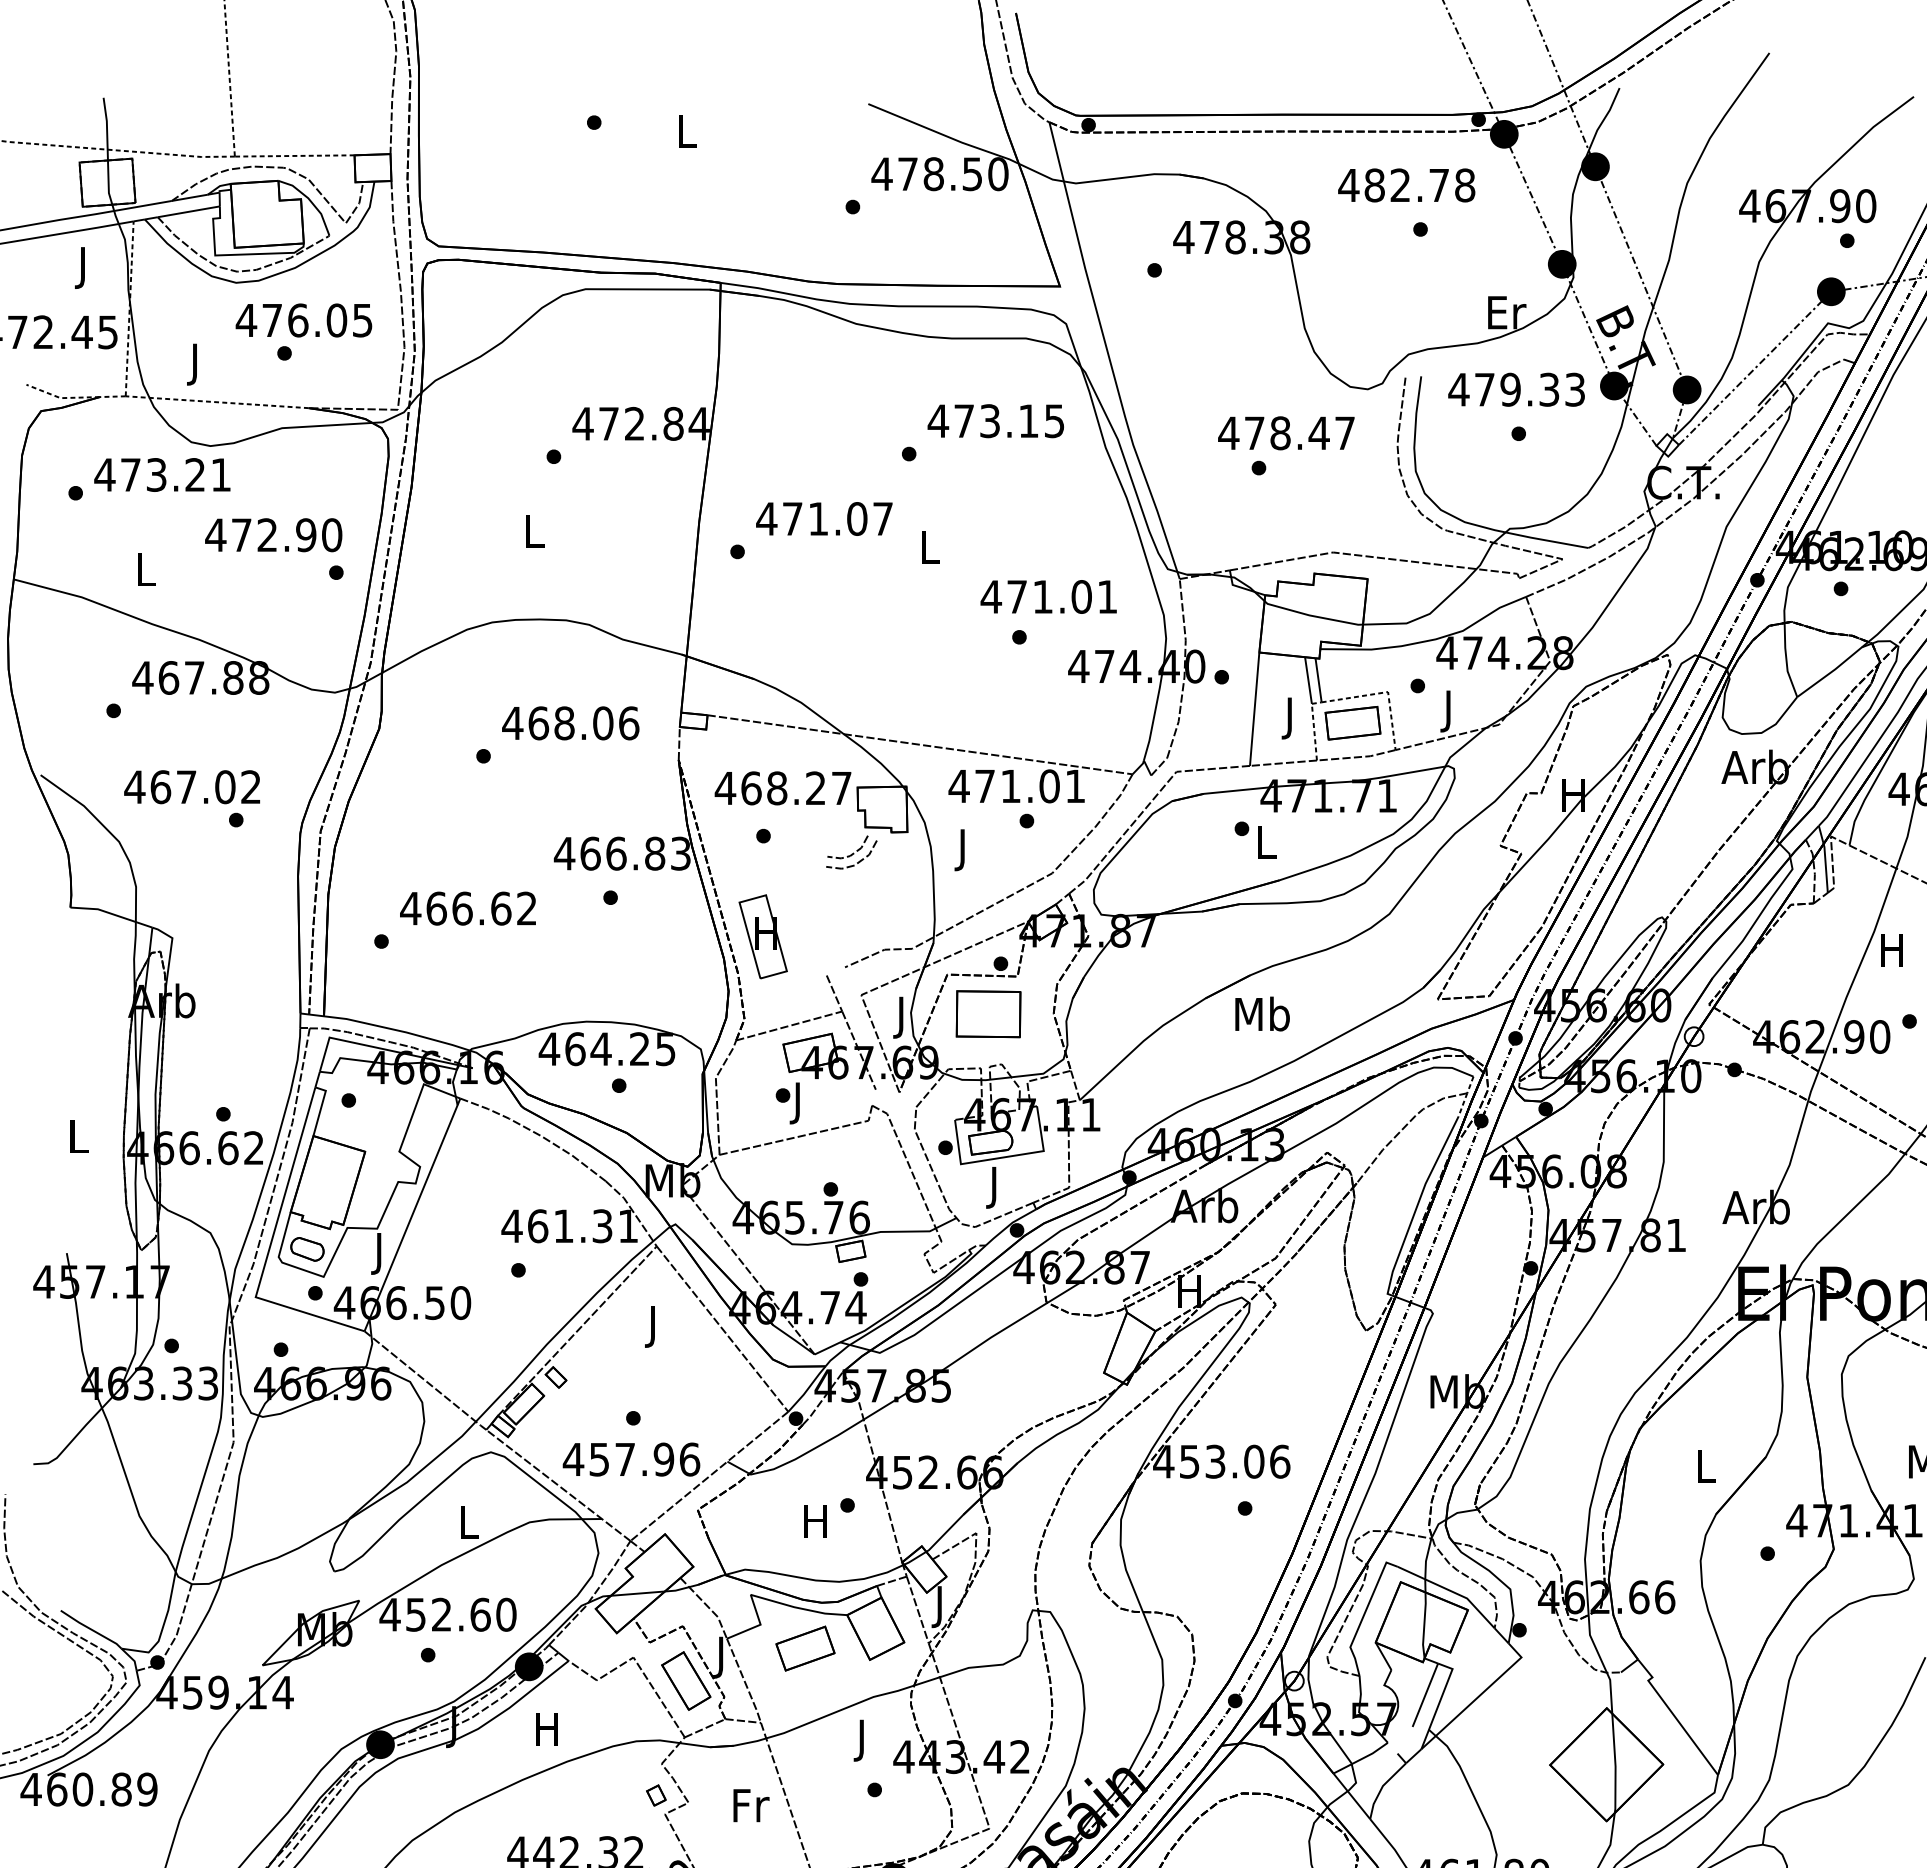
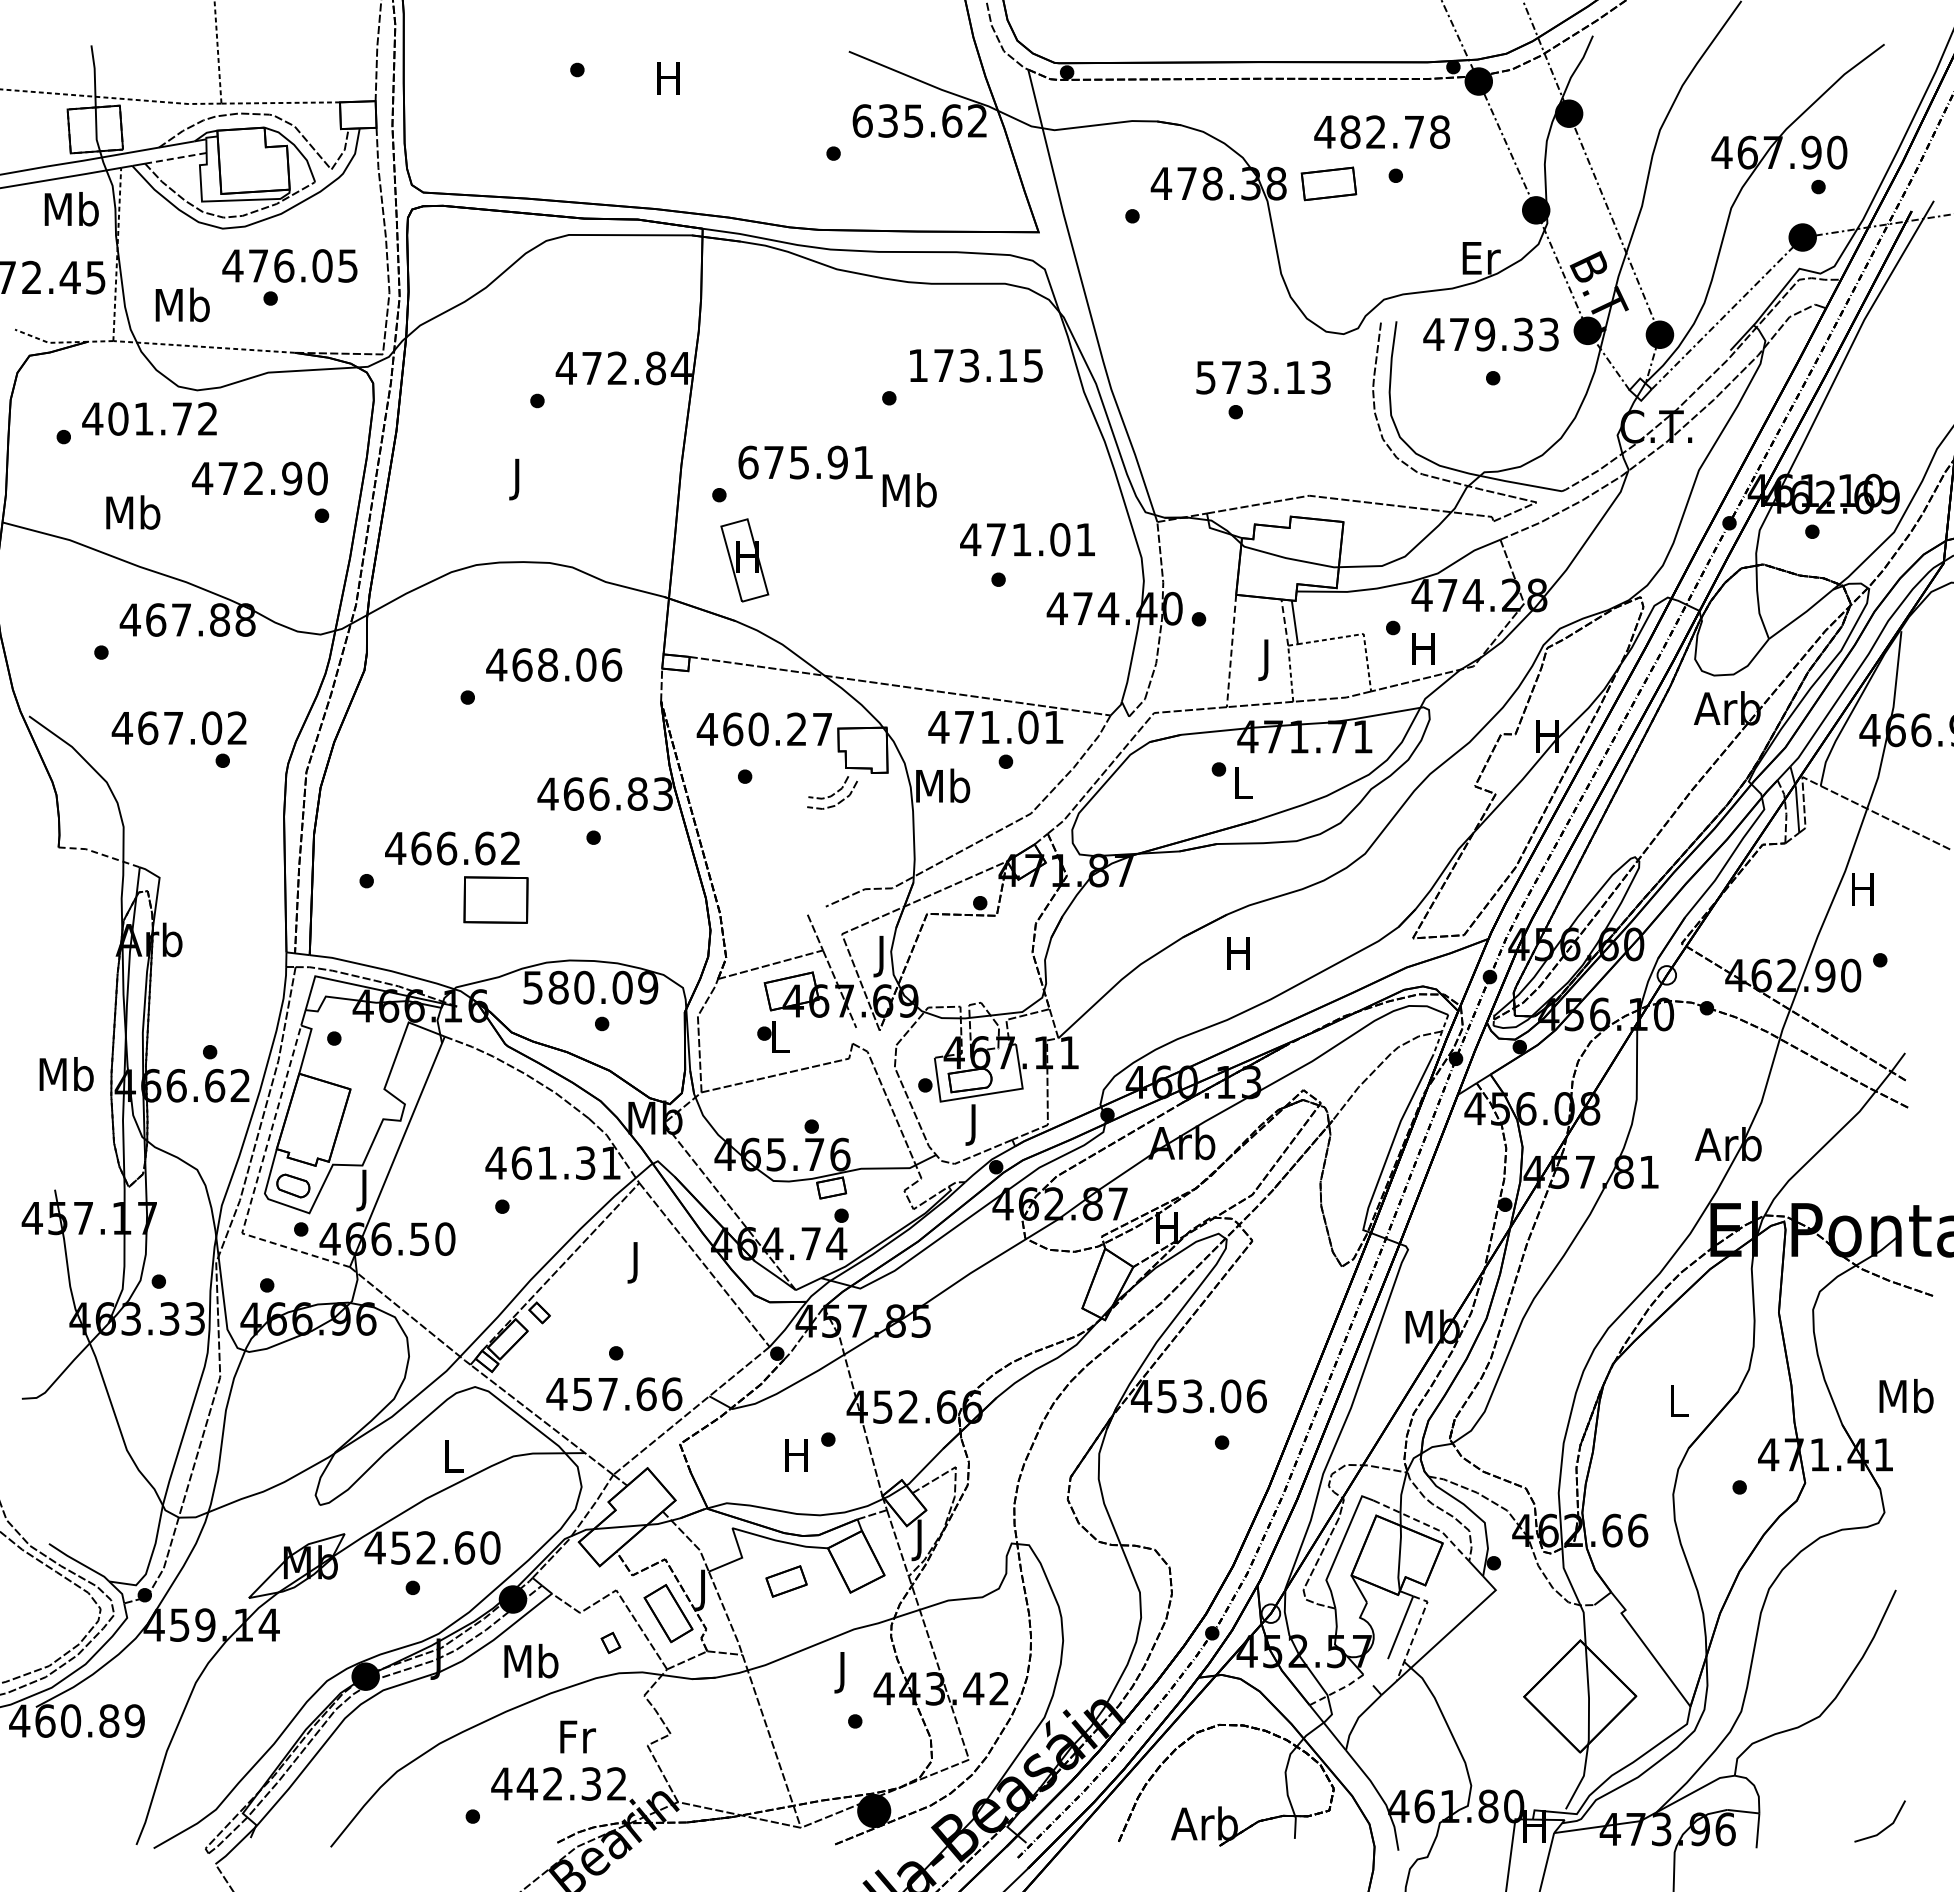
text: (686, 131) -> (668, 78), L -> H
text: (939, 173) -> (919, 120), 478.50 -> 635.62
line: (189, 211) -> (176, 158), solid -> dashed
text: (83, 267) -> (71, 213), J -> Mb
text: (195, 363) -> (182, 308), J -> Mb
text: (937, 420) -> (917, 365), 473.15 -> 173.15
text: (1285, 433) -> (1262, 377), 478.47 -> 573.13
text: (175, 474) -> (162, 418), 473.21 -> 401.72
text: (823, 518) -> (804, 462), 471.07 -> 675.91
text: (534, 536) -> (518, 479), L -> J
text: (929, 547) -> (909, 490), L -> Mb
text: (146, 569) -> (133, 512), L -> Mb
line: (1308, 680) -> (1284, 622), solid -> dashed
line: (1254, 709) -> (1231, 651), solid -> dashed
text: (1448, 711) -> (1423, 653), J -> H
part: (1352, 722) -> (1328, 183), moved
text: (777, 788) -> (758, 729), 468.27 -> 460.27
text: (963, 849) -> (943, 789), J -> Mb
line: (111, 913) -> (99, 853), solid -> dashed
part: (762, 936) -> (744, 560), moved
part: (988, 1013) -> (495, 899), moved
text: (1262, 1013) -> (1239, 952), Mb -> H
text: (607, 1048) -> (590, 987), 464.25 -> 580.09
text: (799, 1103) -> (780, 1041), J -> L
text: (78, 1136) -> (66, 1074), L -> Mb
line: (270, 1246) -> (256, 1183), solid -> dashed
text: (663, 1459) -> (646, 1394), 457.96 -> 457.66
line: (1451, 1591) -> (1426, 1524), solid -> dashed
part: (805, 1648) -> (786, 1581), size x0.7
line: (1440, 1702) -> (1415, 1634), solid -> dashed
text: (547, 1728) -> (531, 1660), H -> Mb
line: (1361, 1758) -> (1337, 1690), solid -> dashed
part: (655, 1795) -> (610, 1642), moved
text: (750, 1805) -> (577, 1736), moved

